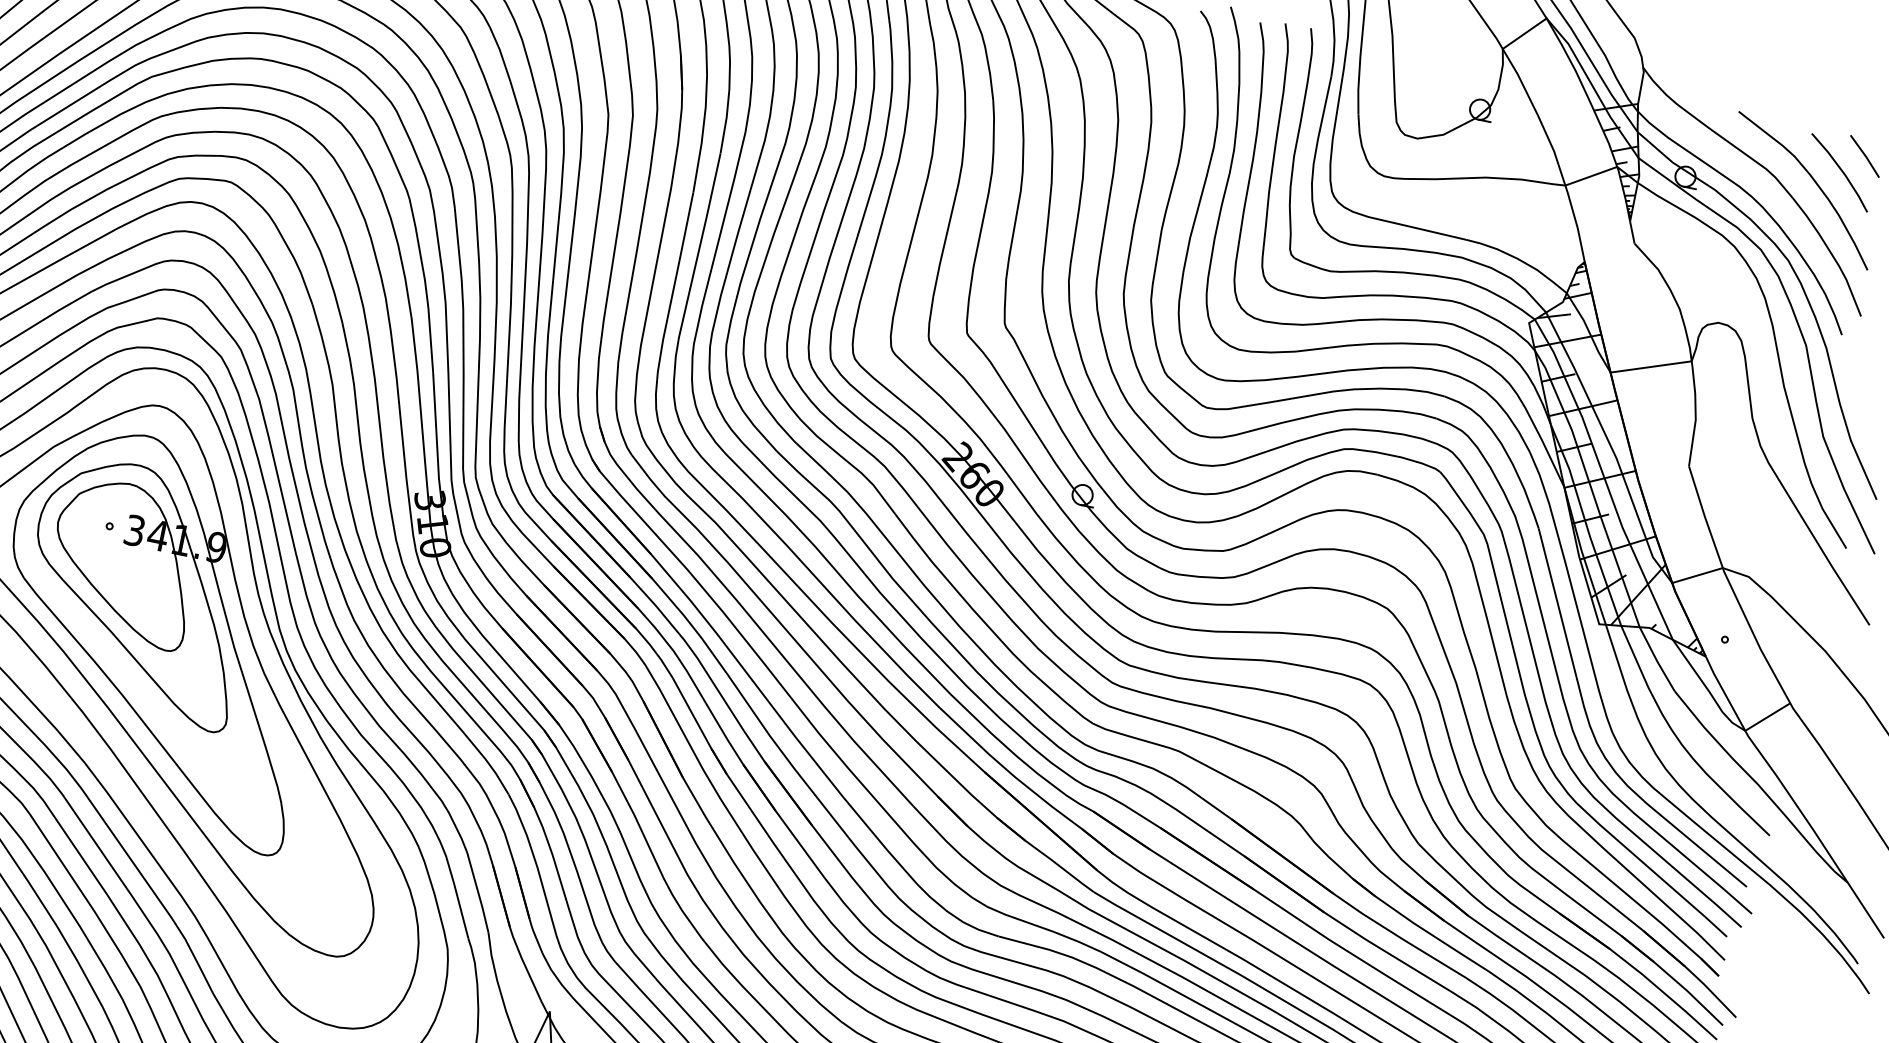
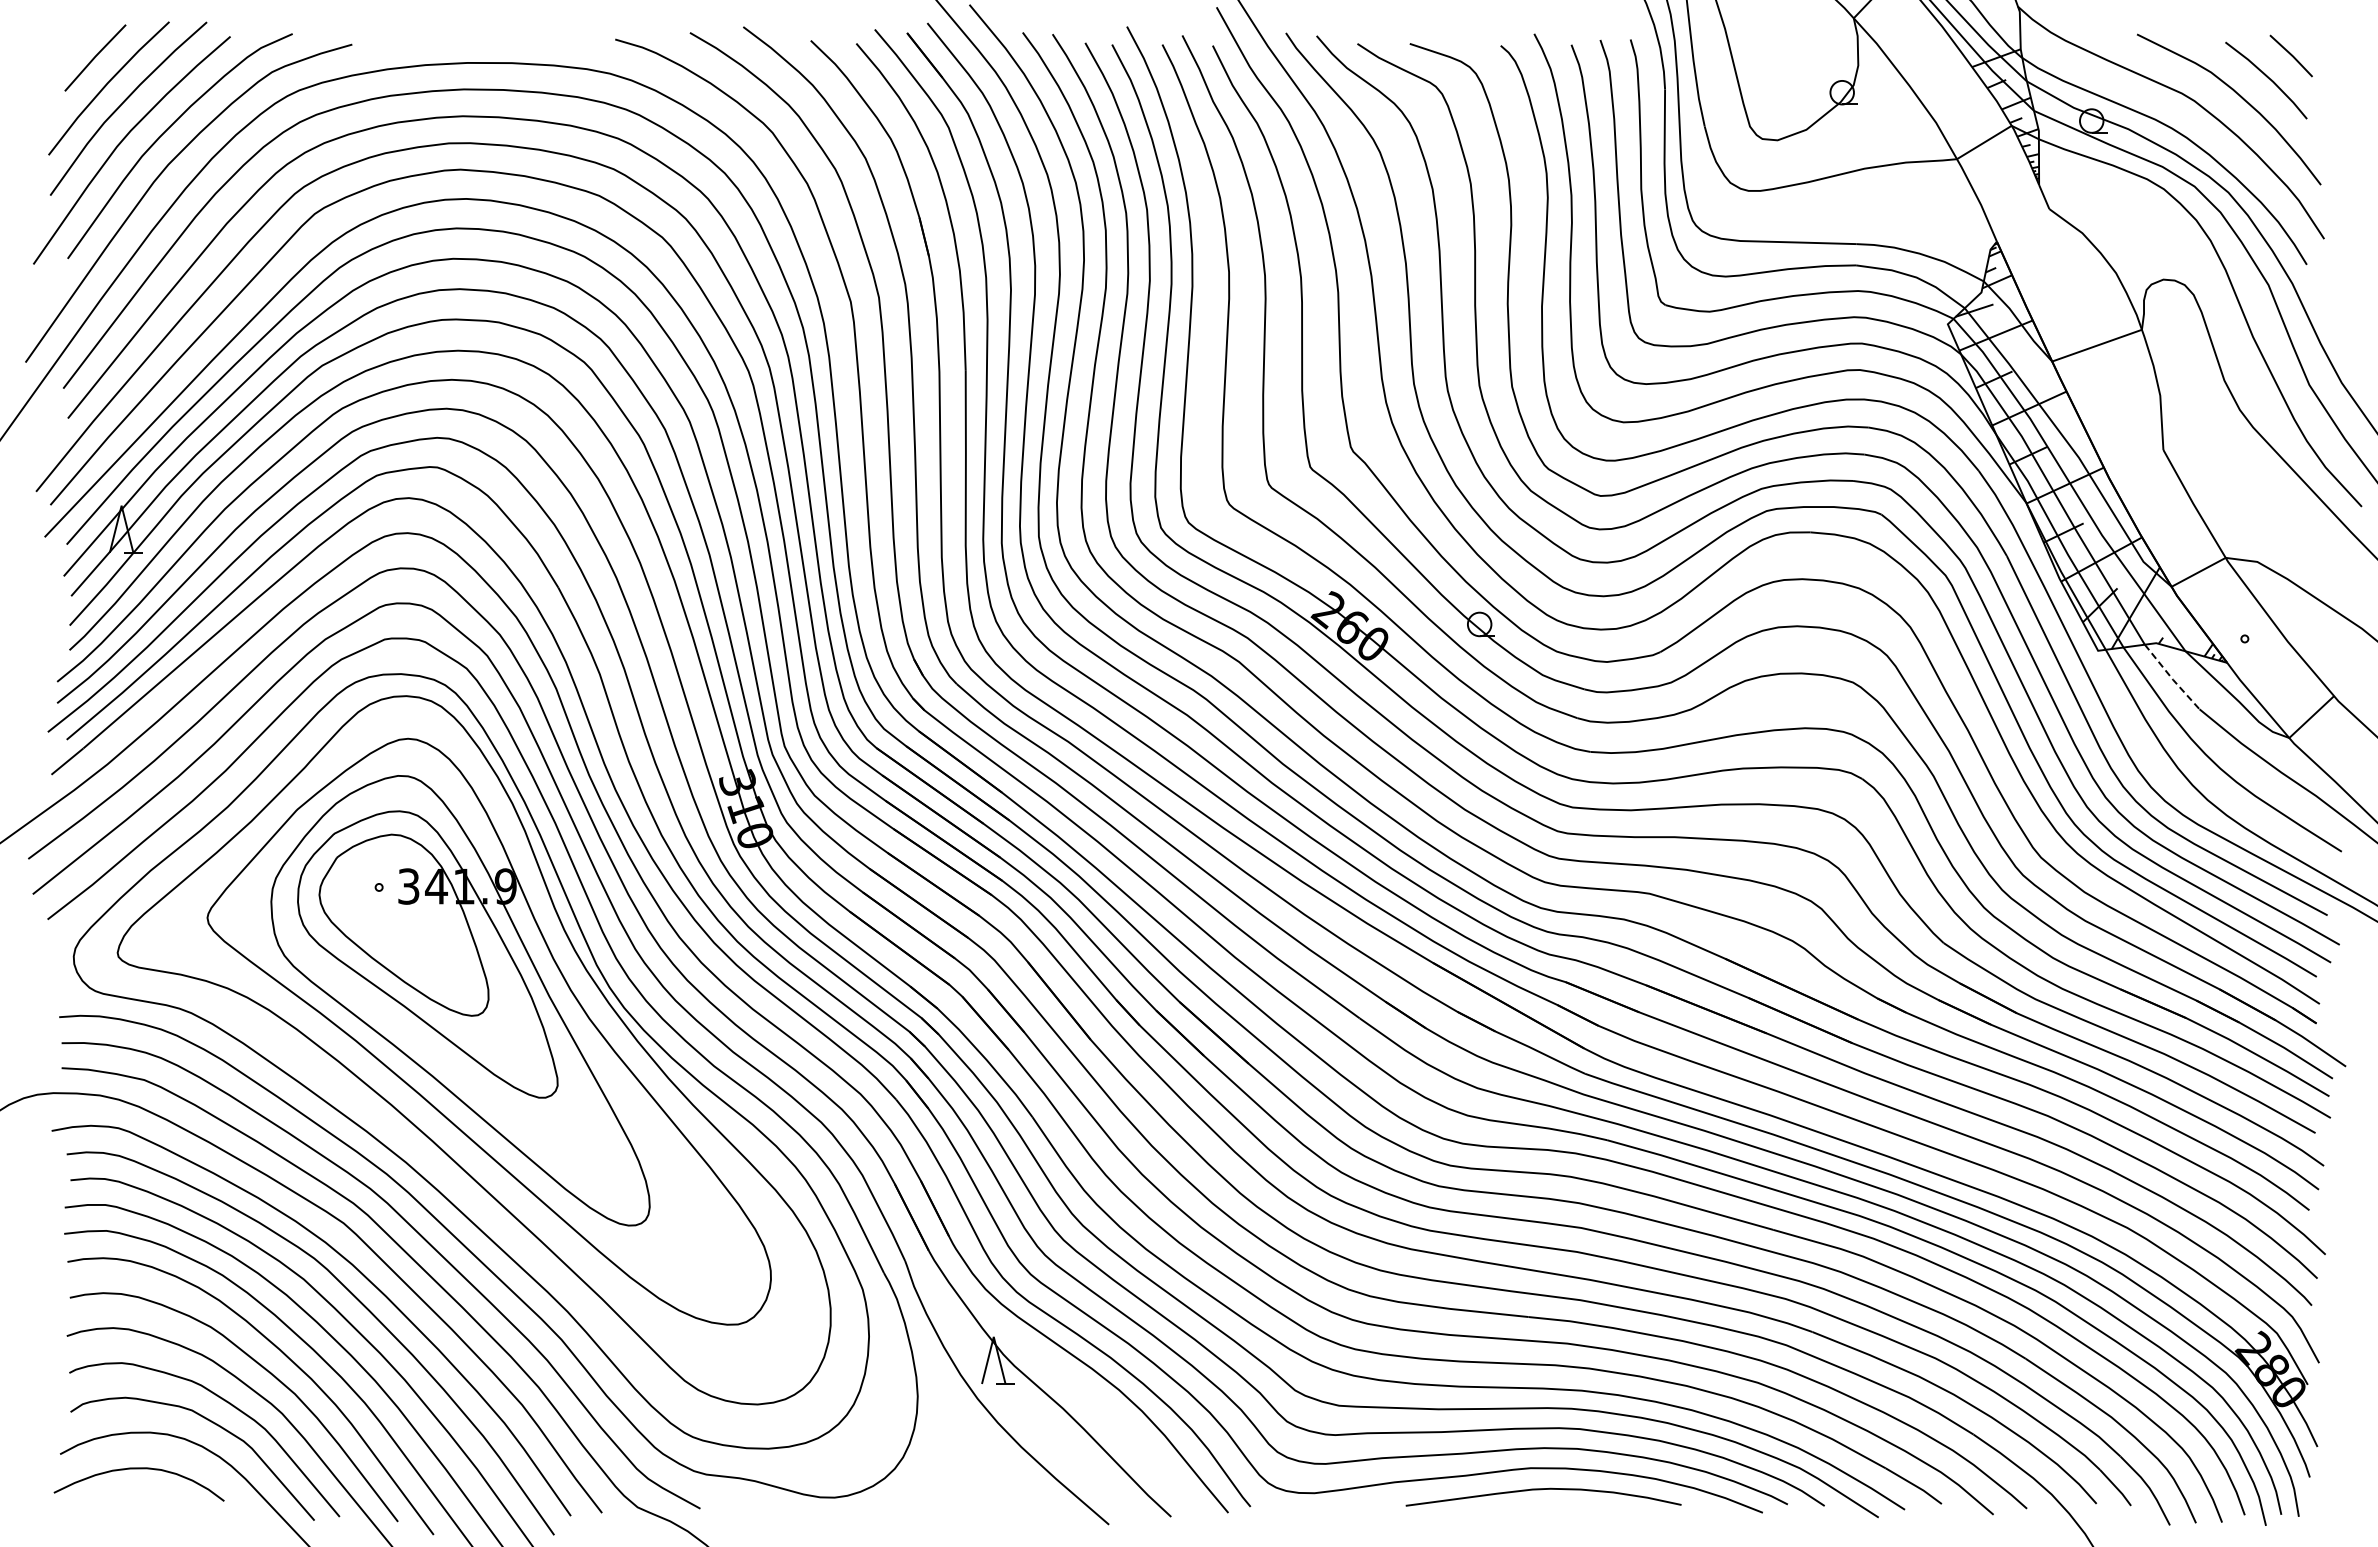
line: (1656, 660) -> (2171, 678), solid -> dashed

